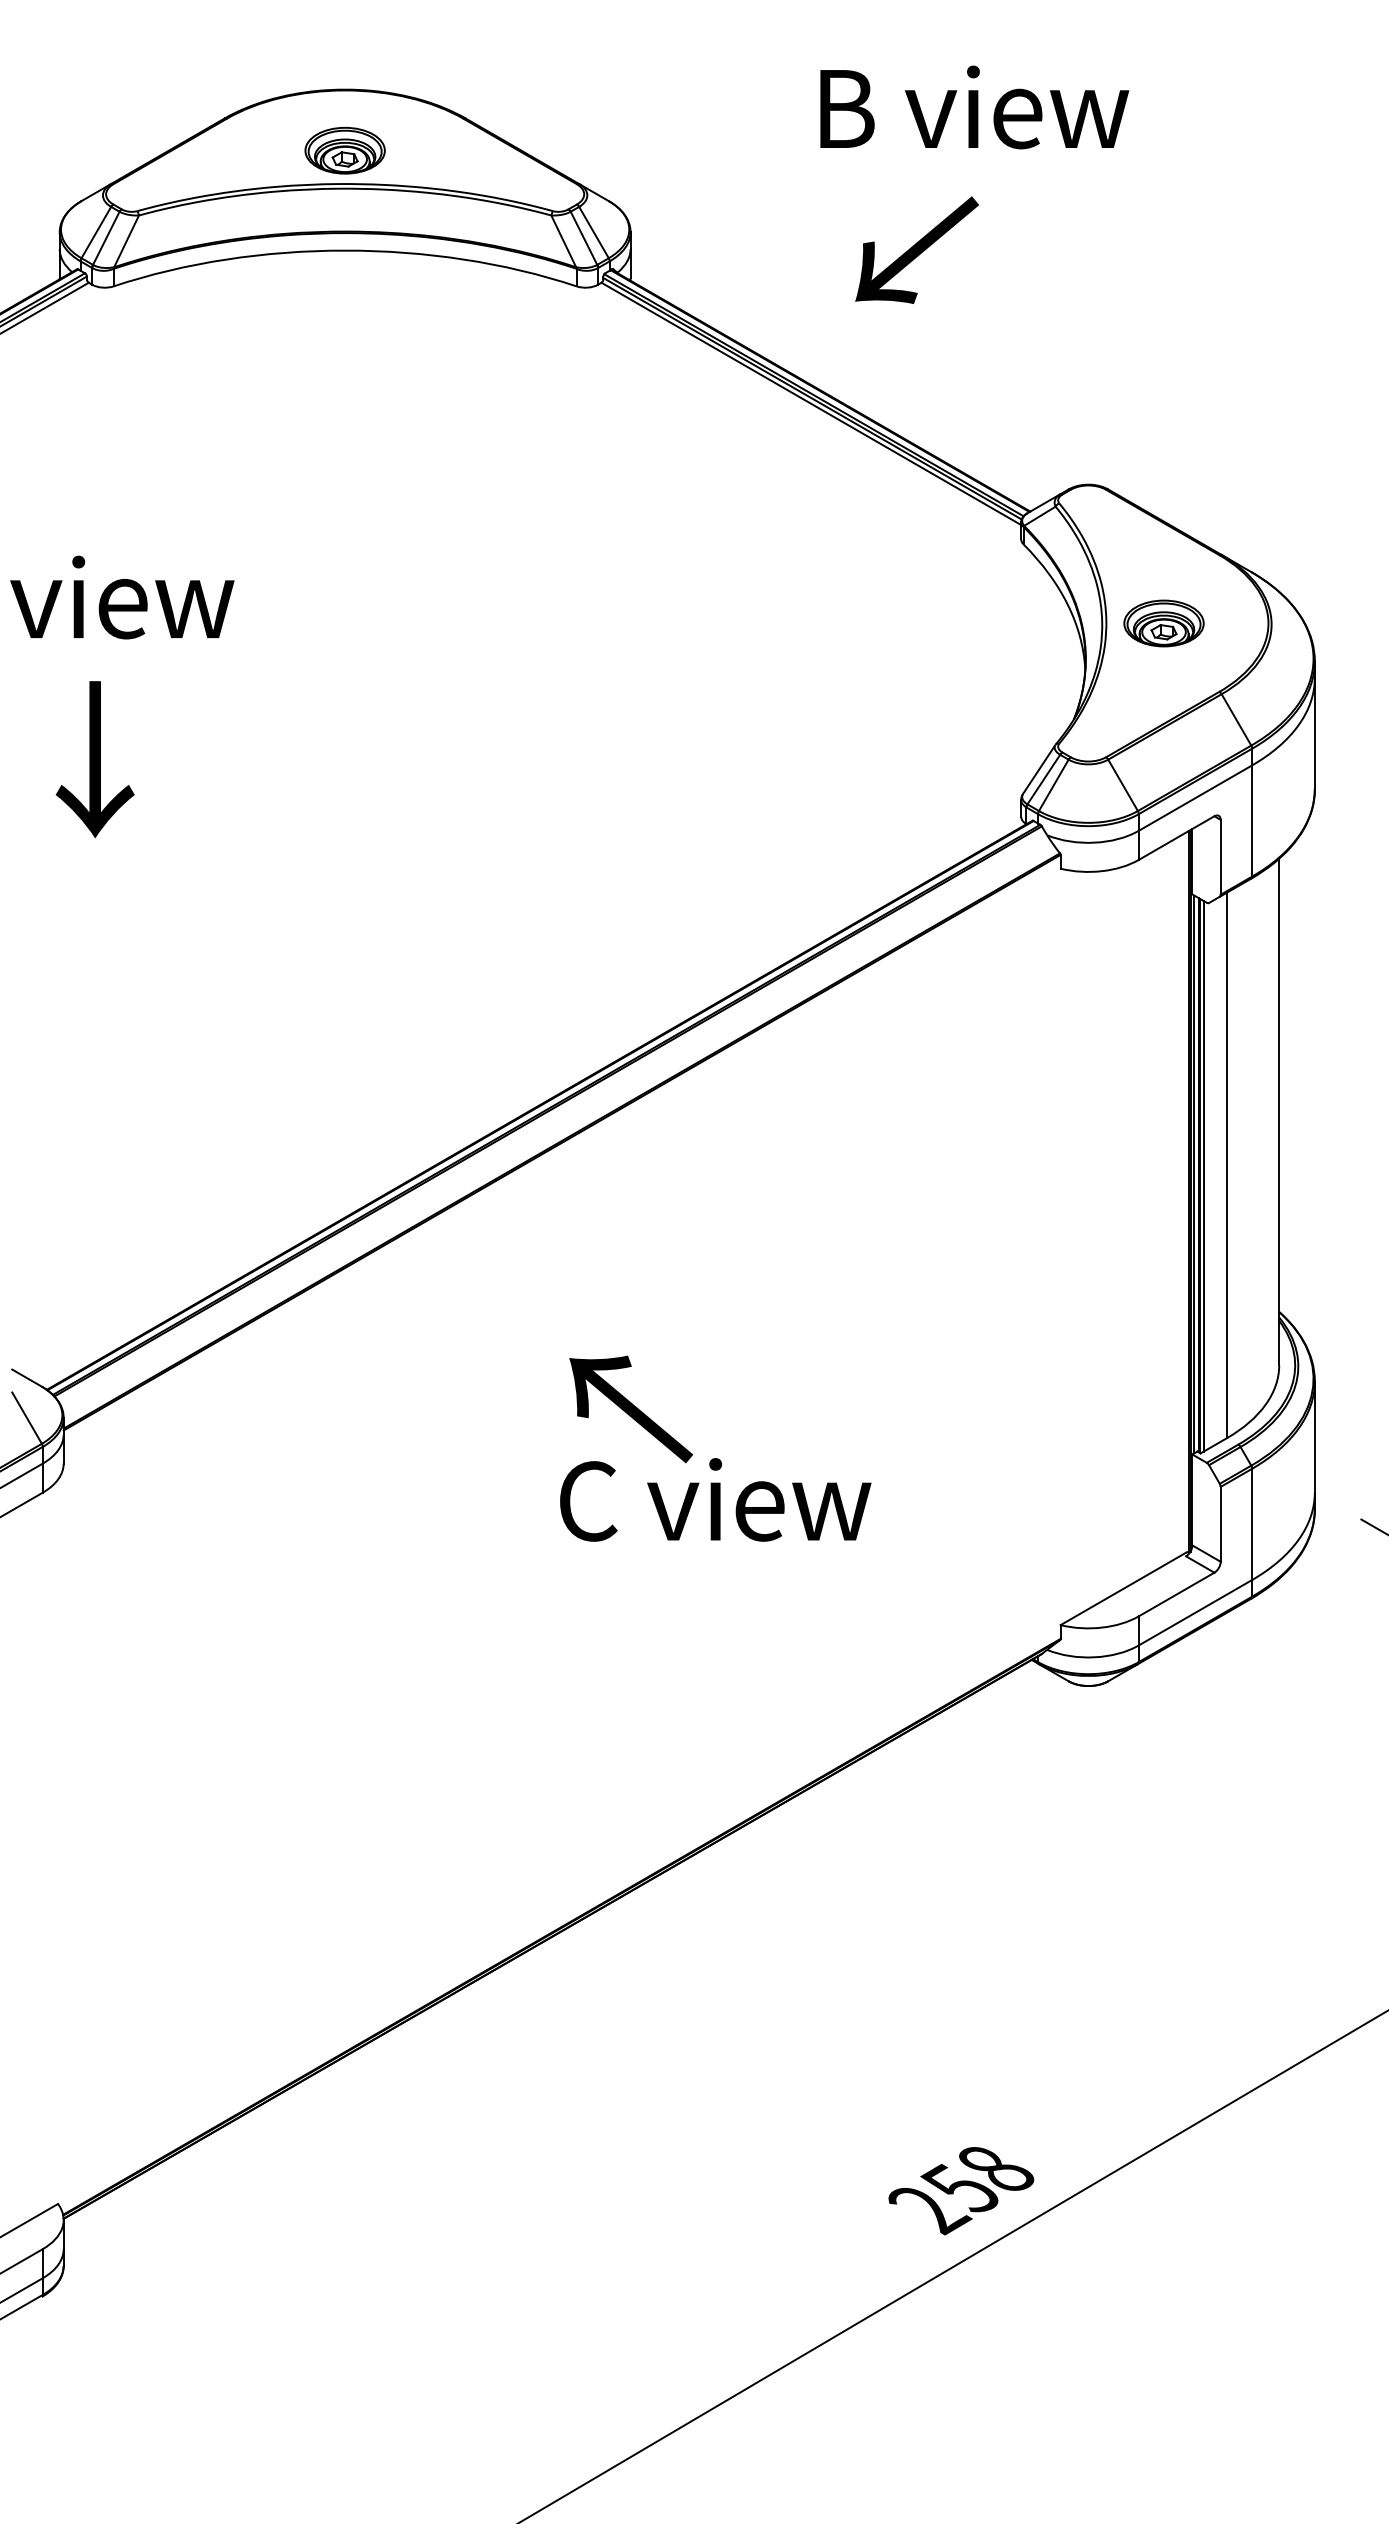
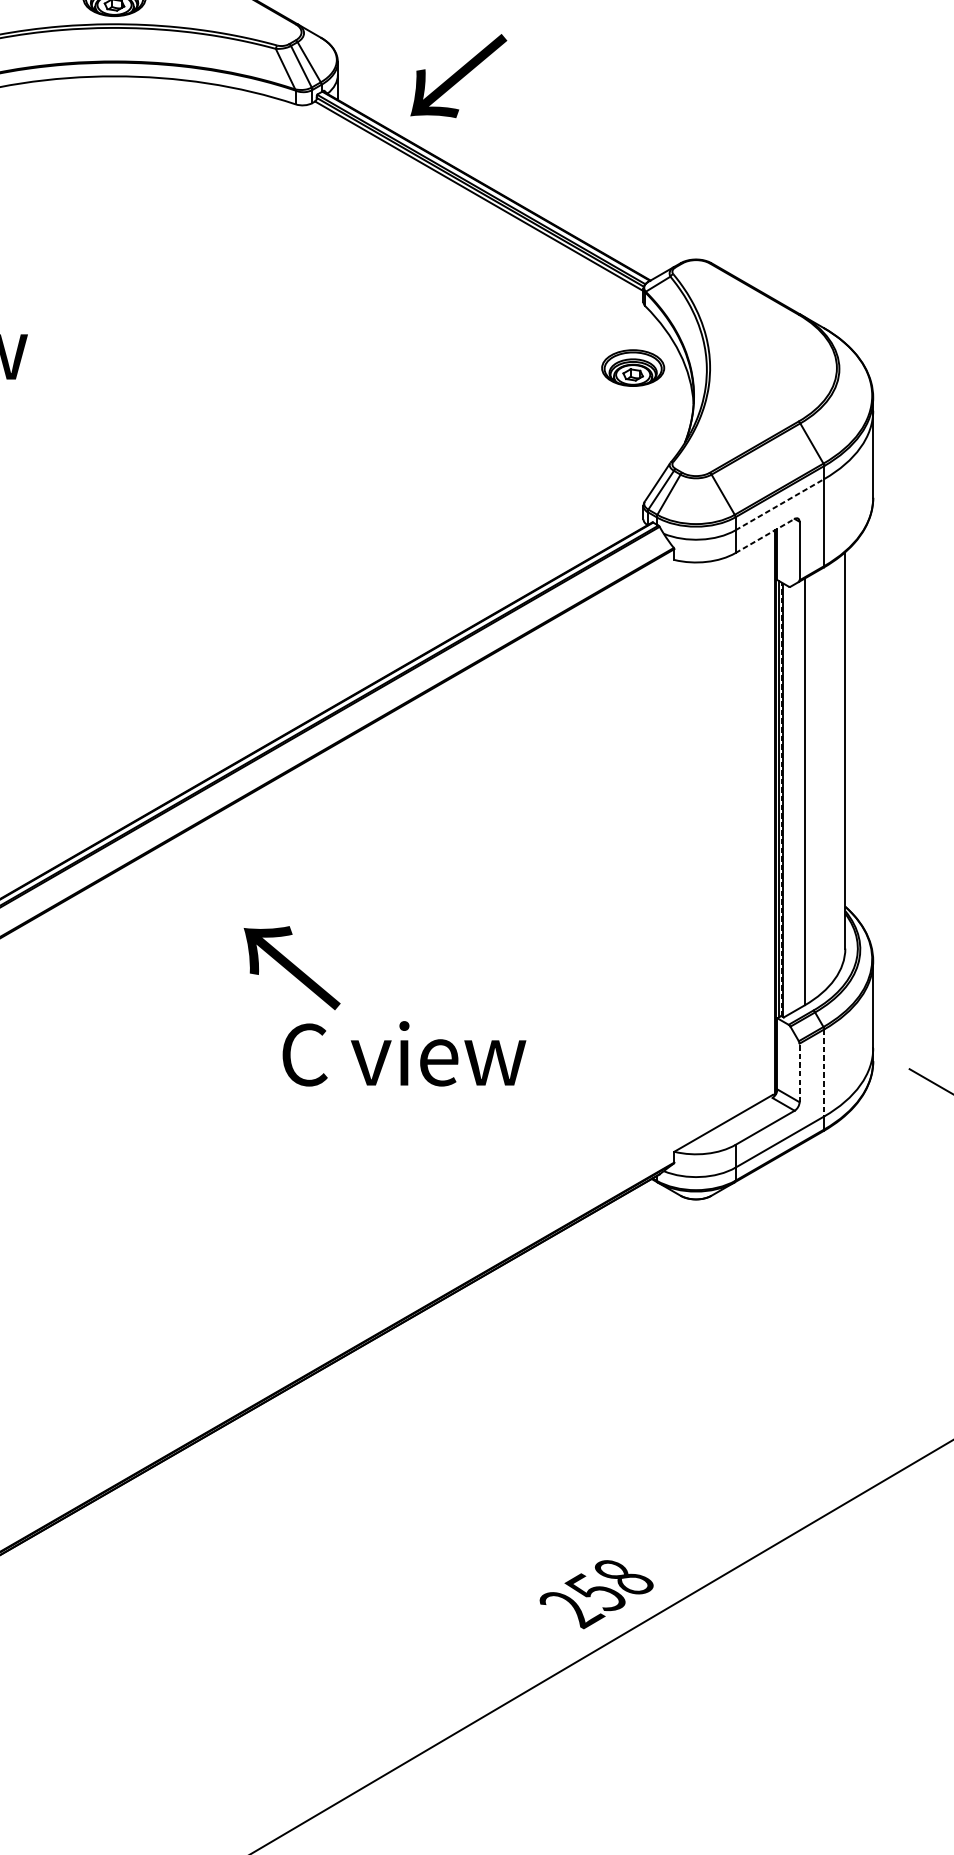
text: (916, 249) -> (458, 75), moved
part: (1163, 623) -> (632, 368), moved
line: (1195, 797) -> (779, 504), solid -> dashed
line: (1176, 838) -> (764, 536), solid -> dashed
line: (1198, 1174) -> (782, 799), solid -> dashed
line: (1203, 1176) -> (786, 800), removed
text: (631, 1409) -> (292, 968), moved
line: (1220, 1523) -> (799, 1072), solid -> dashed
line: (1252, 1524) -> (824, 1073), solid -> dashed

